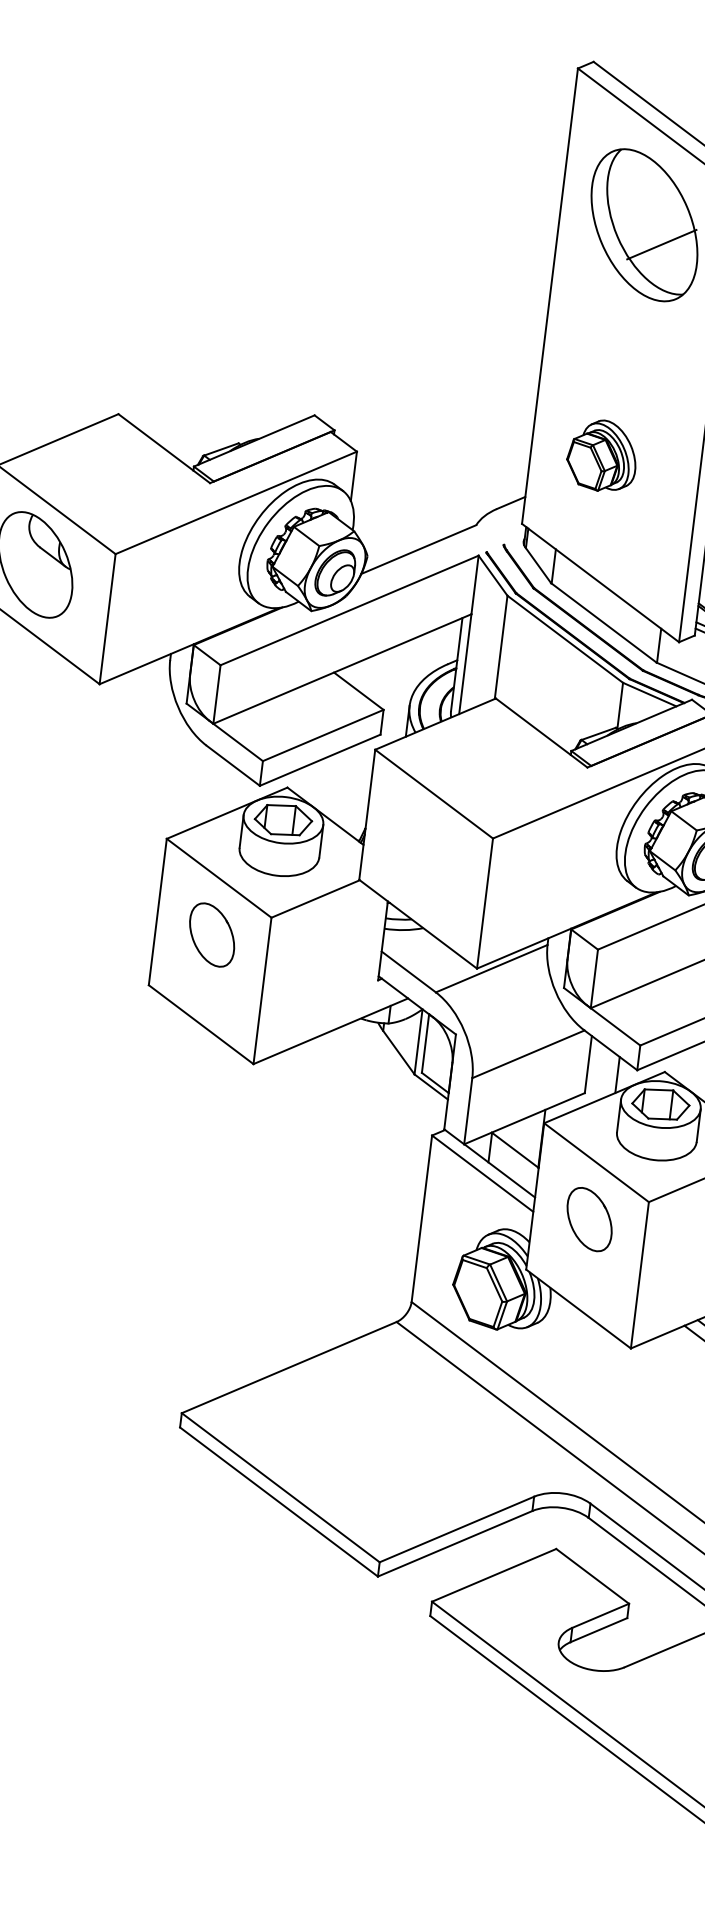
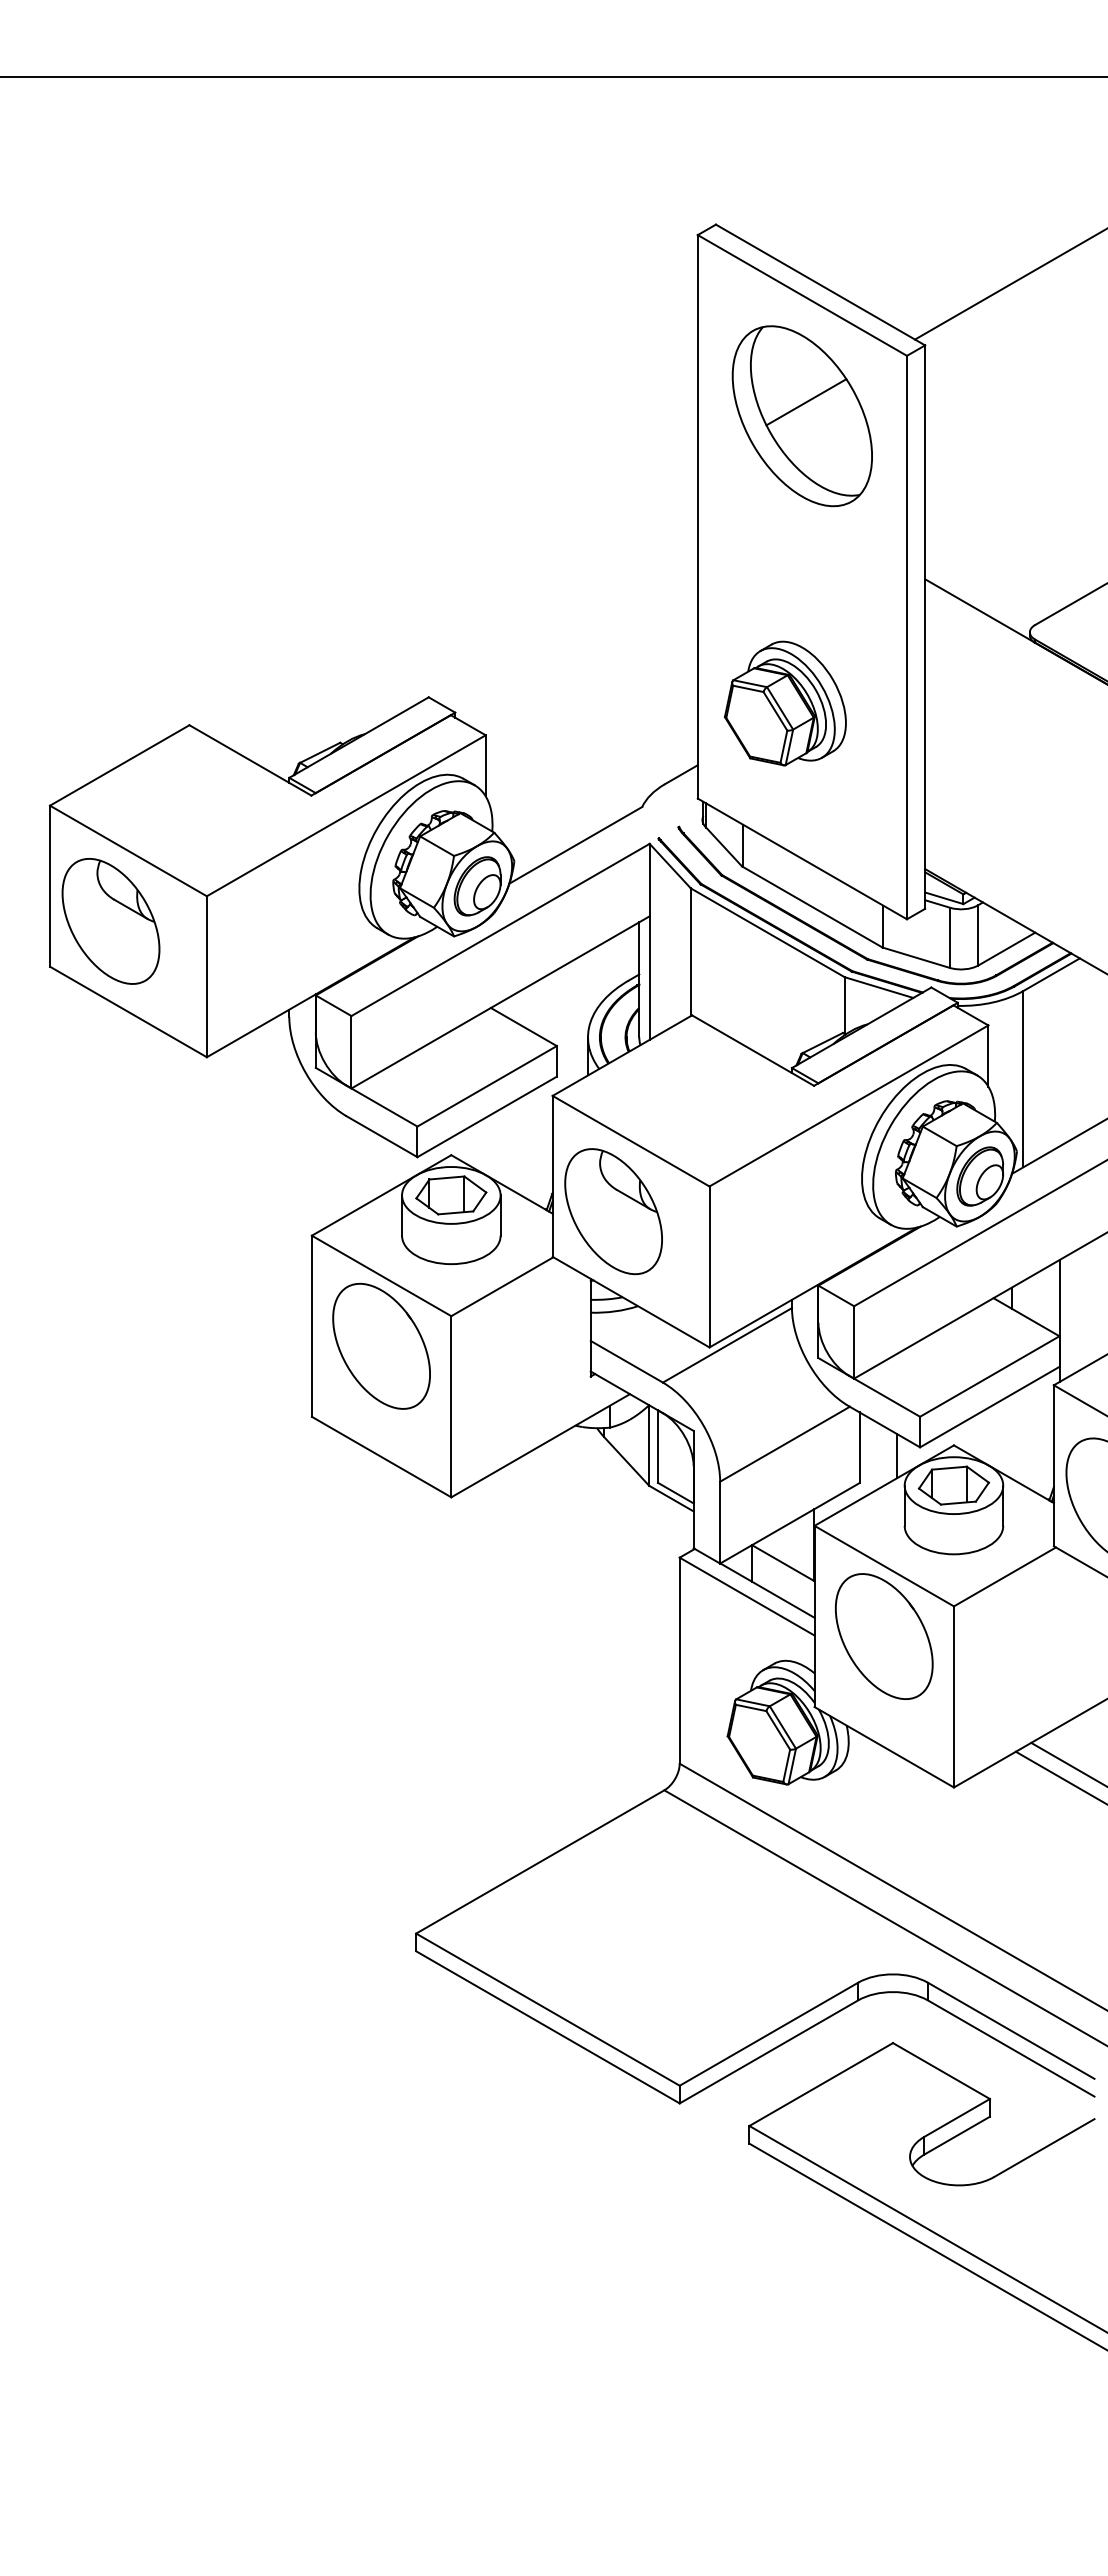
line: (661, 244) -> (806, 402), moved
part: (602, 455) -> (785, 703), size x1.43
part: (412, 849) -> (613, 1211), added
part: (212, 934) -> (381, 1345), size x1.67
part: (589, 1219) -> (884, 1636), size x1.67

